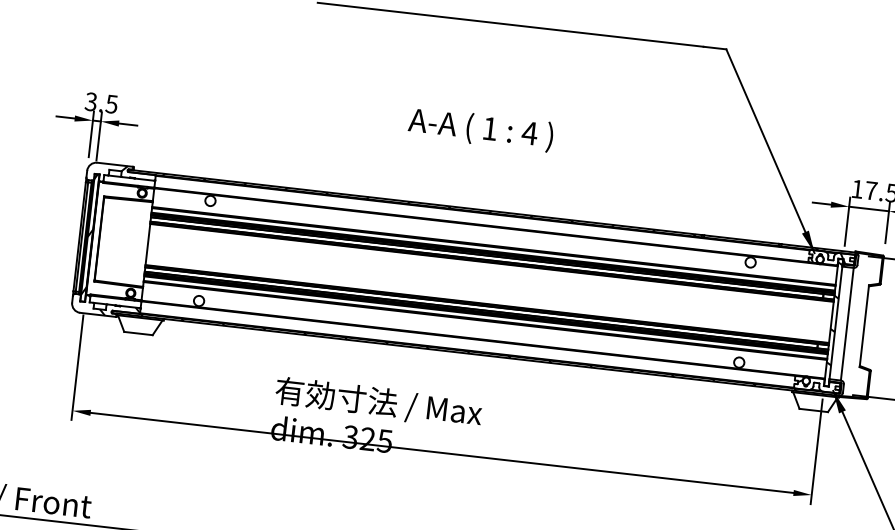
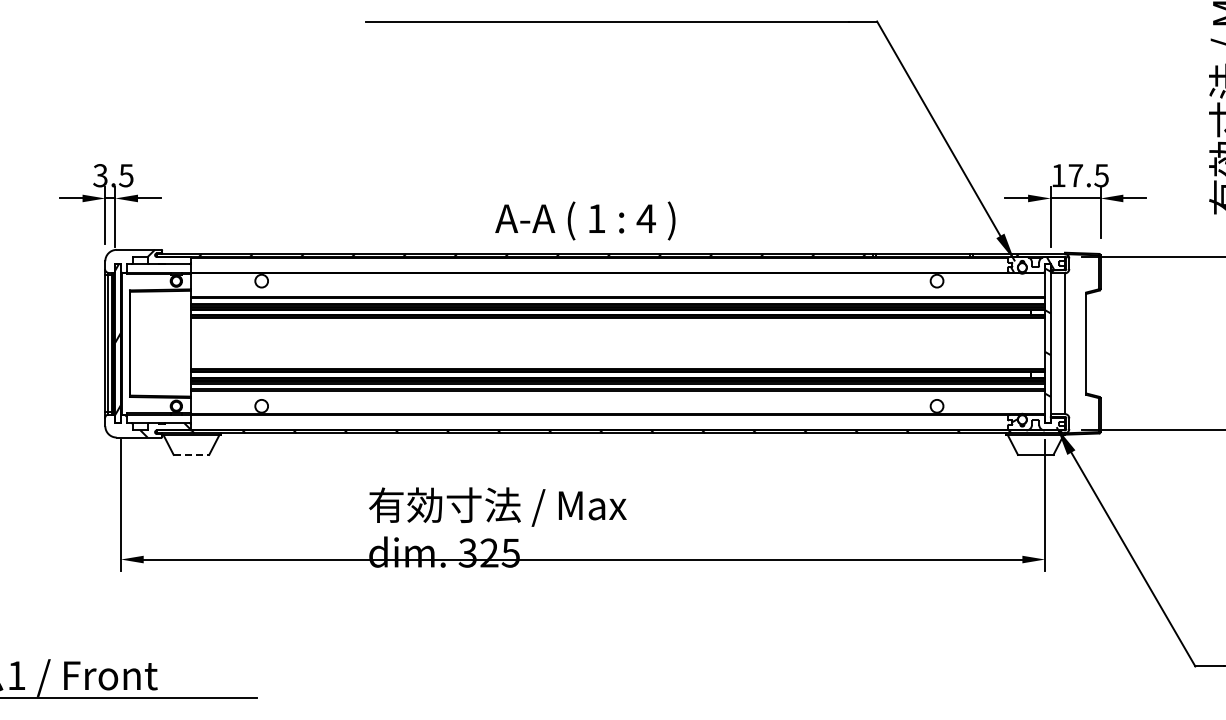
text: (481, 129) -> (585, 220), moved
line: (138, 333) -> (191, 454), solid -> dashed

